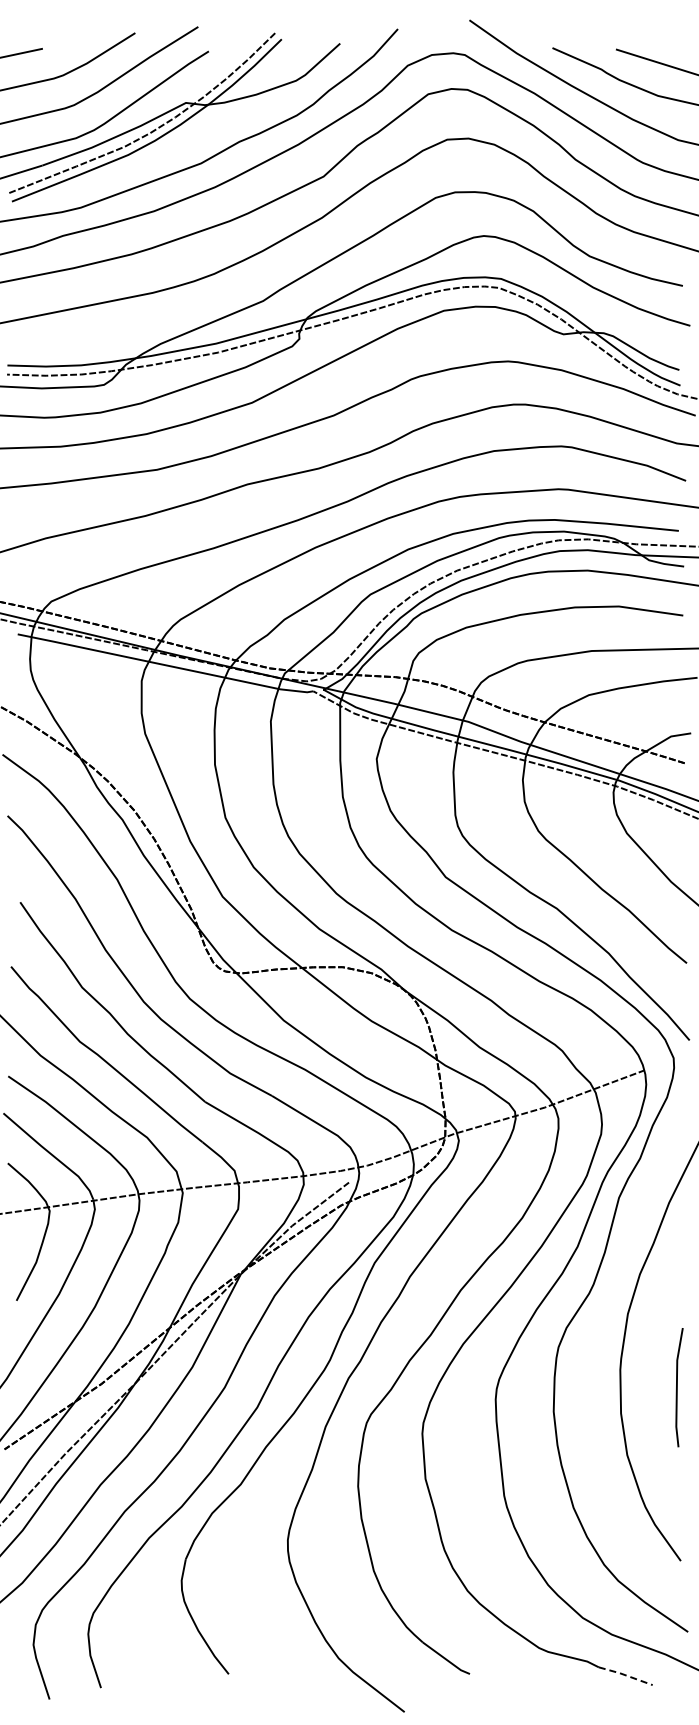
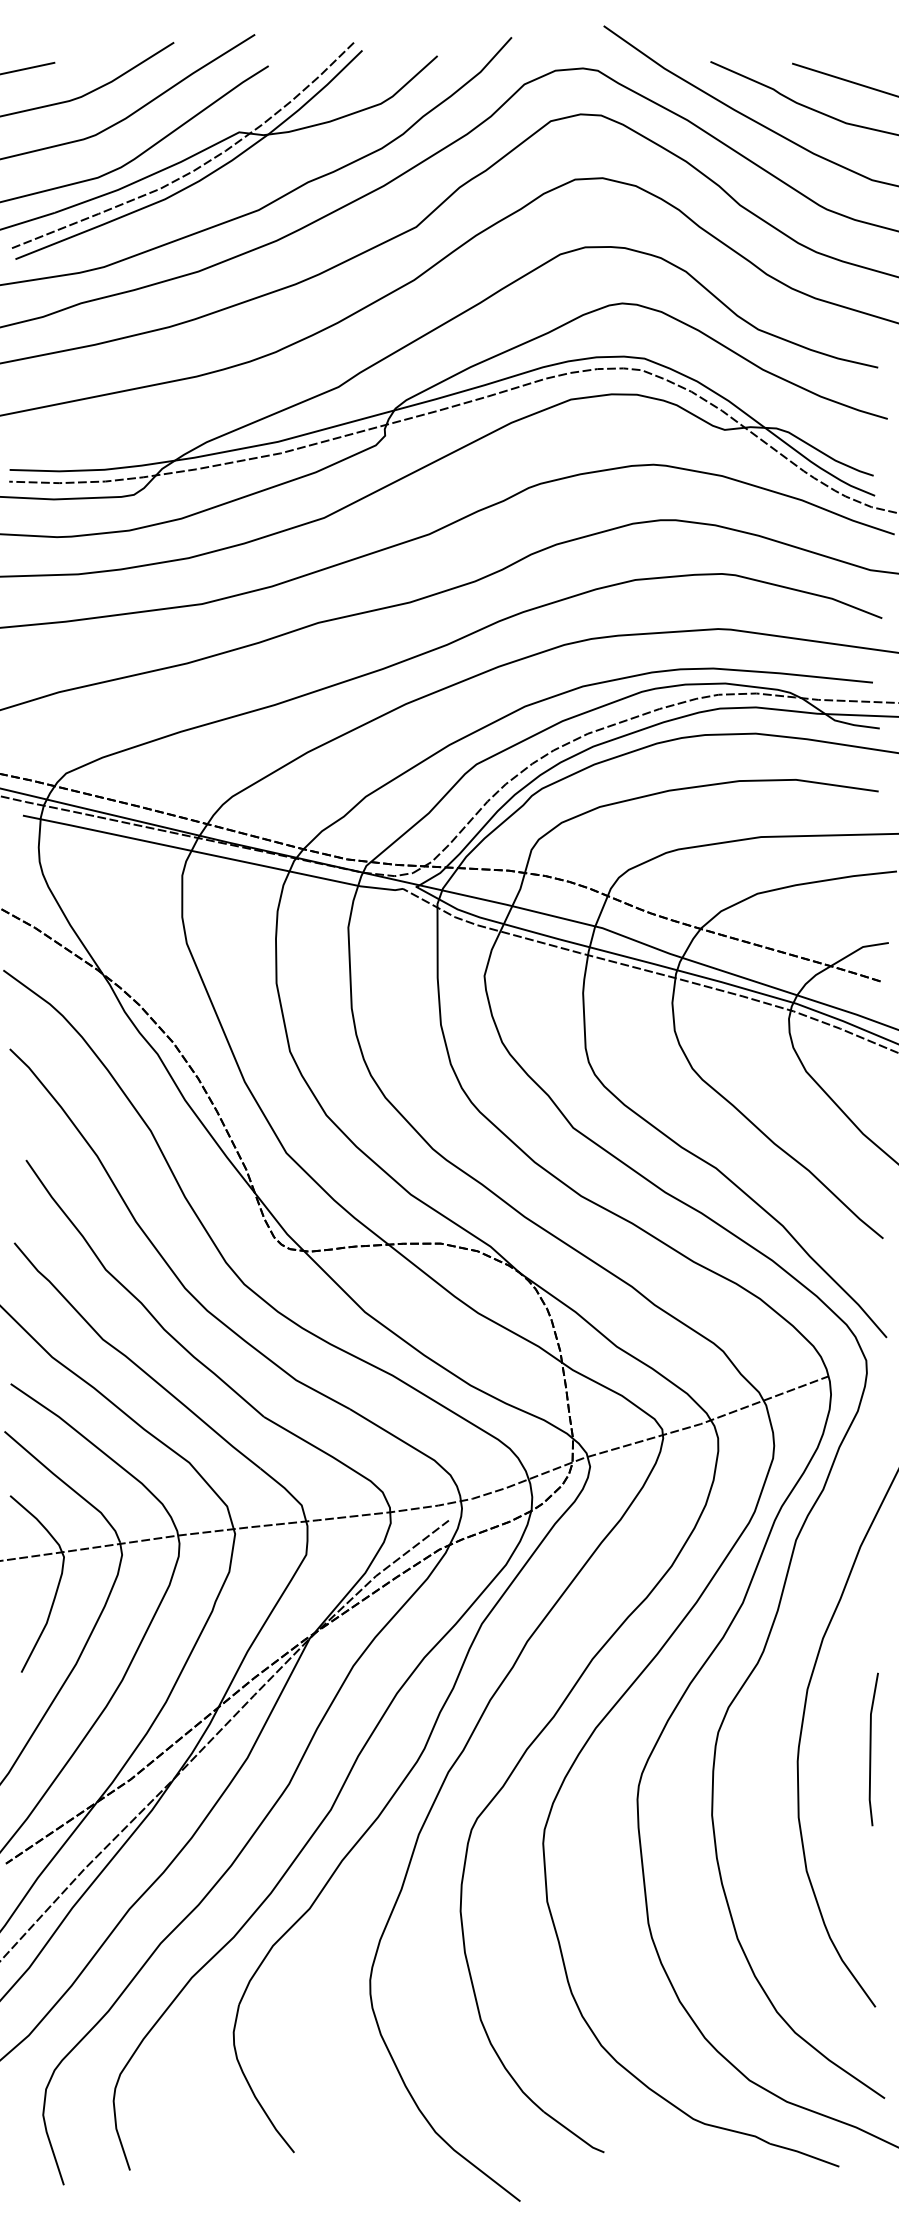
line: (677, 1387) -> (871, 1749), moved
line: (625, 1675) -> (804, 2154), dashed -> solid

